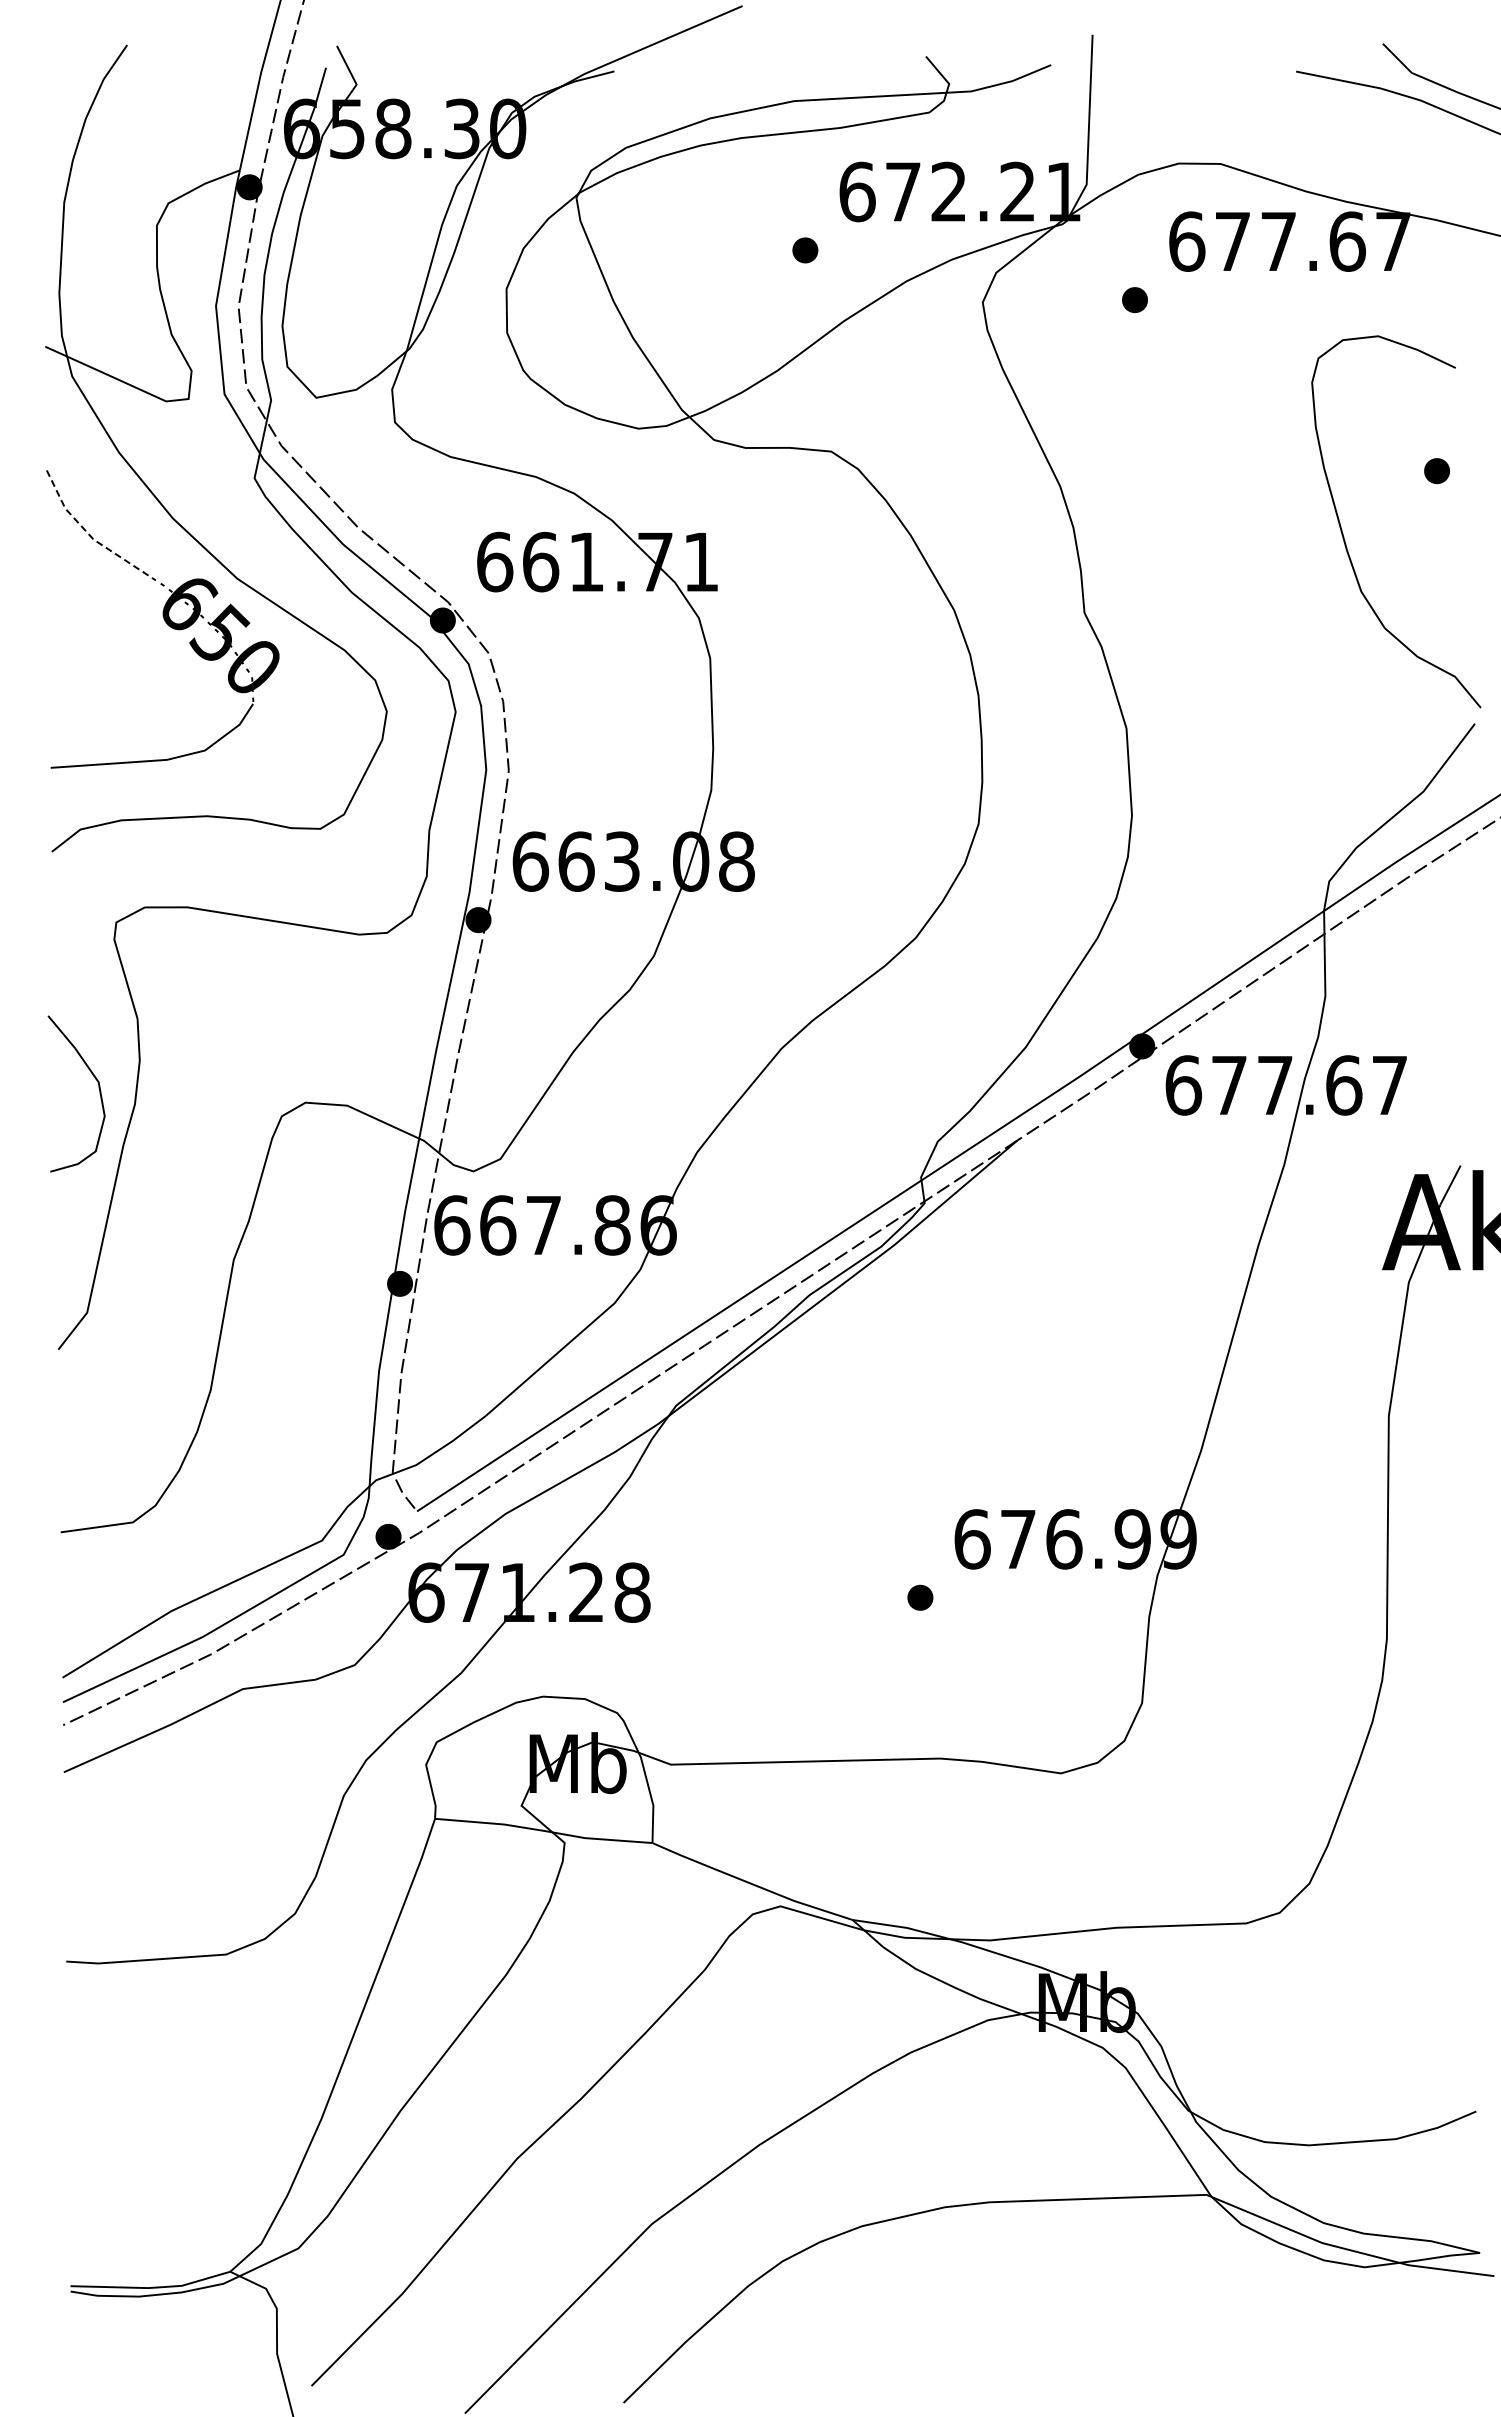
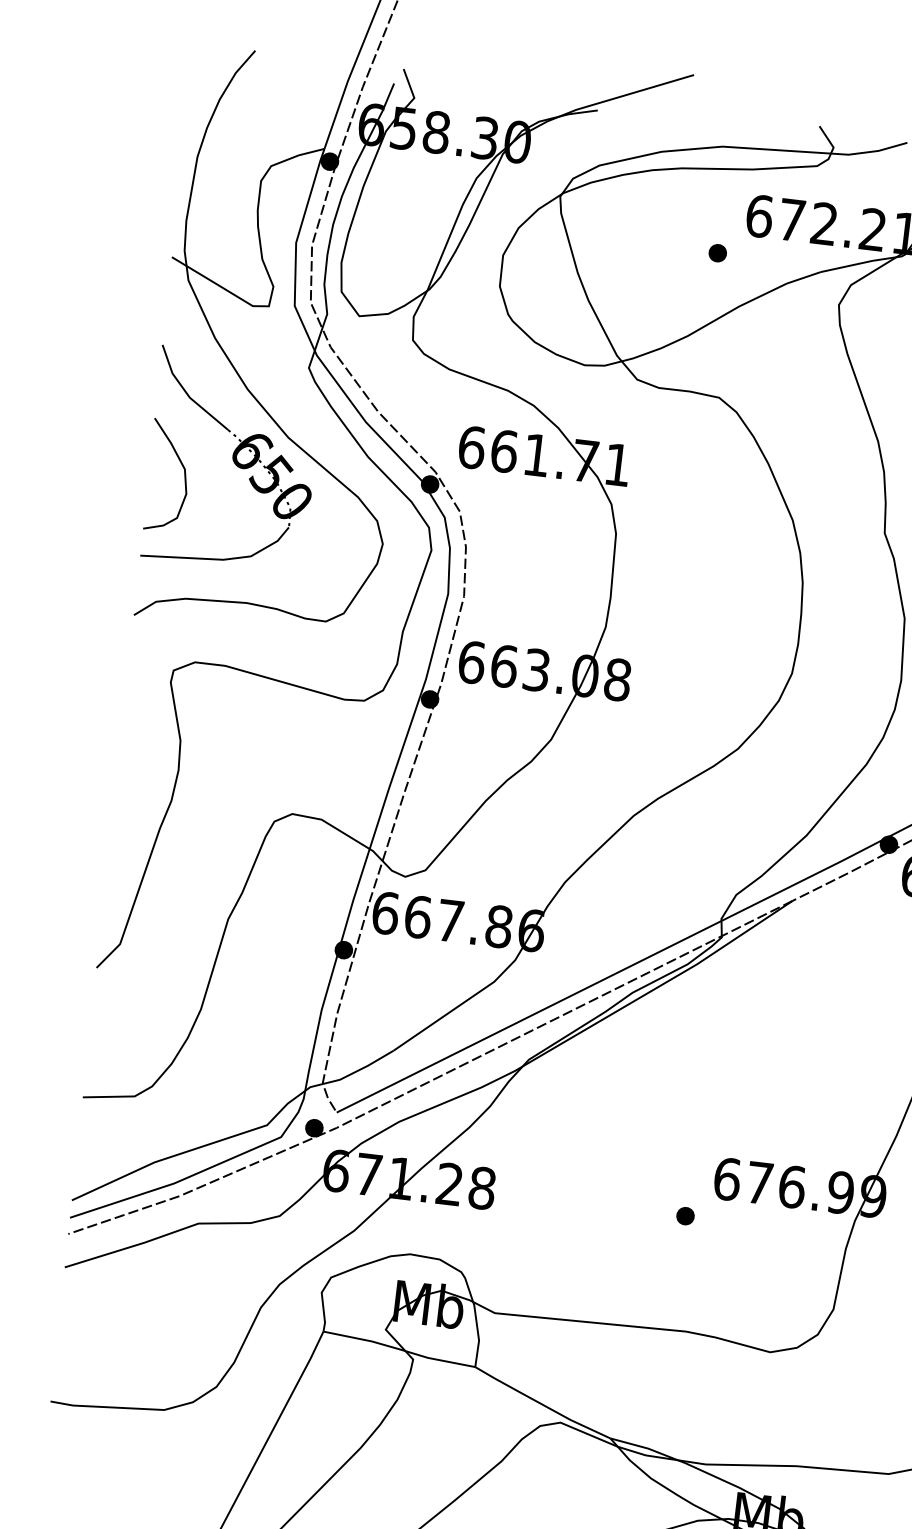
line: (88, 534) -> (186, 393), dashed -> solid
curve: (98, 1088) -> (184, 473), moved

